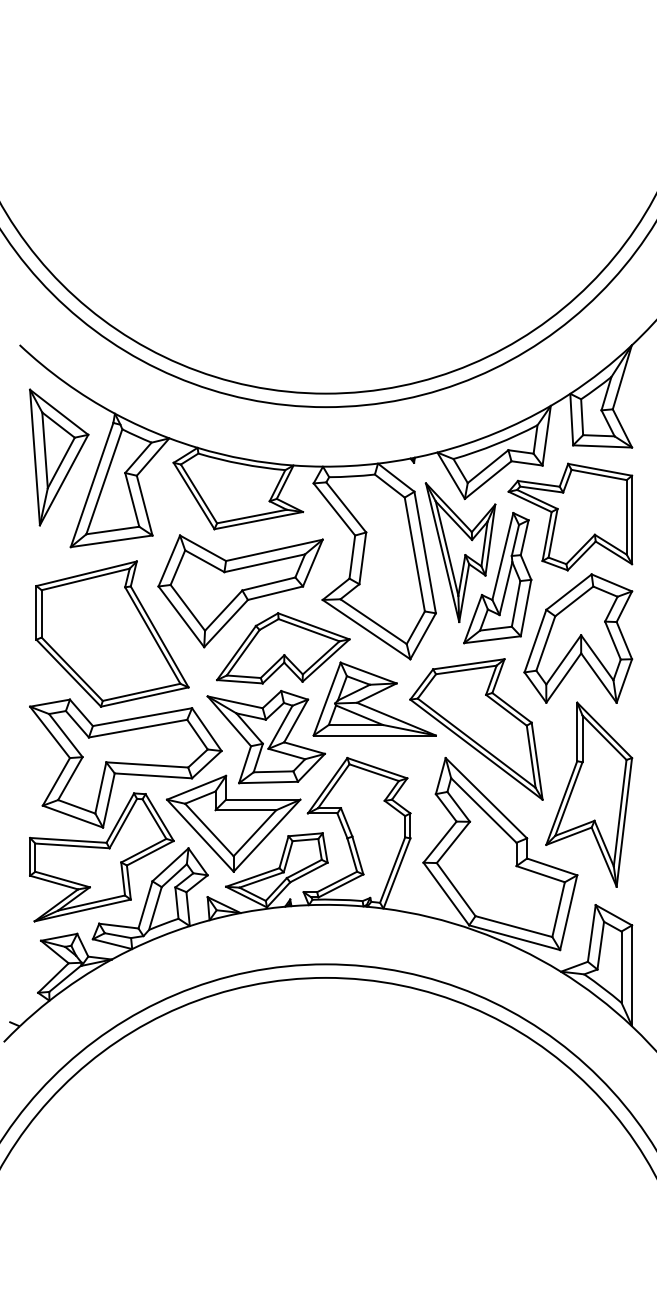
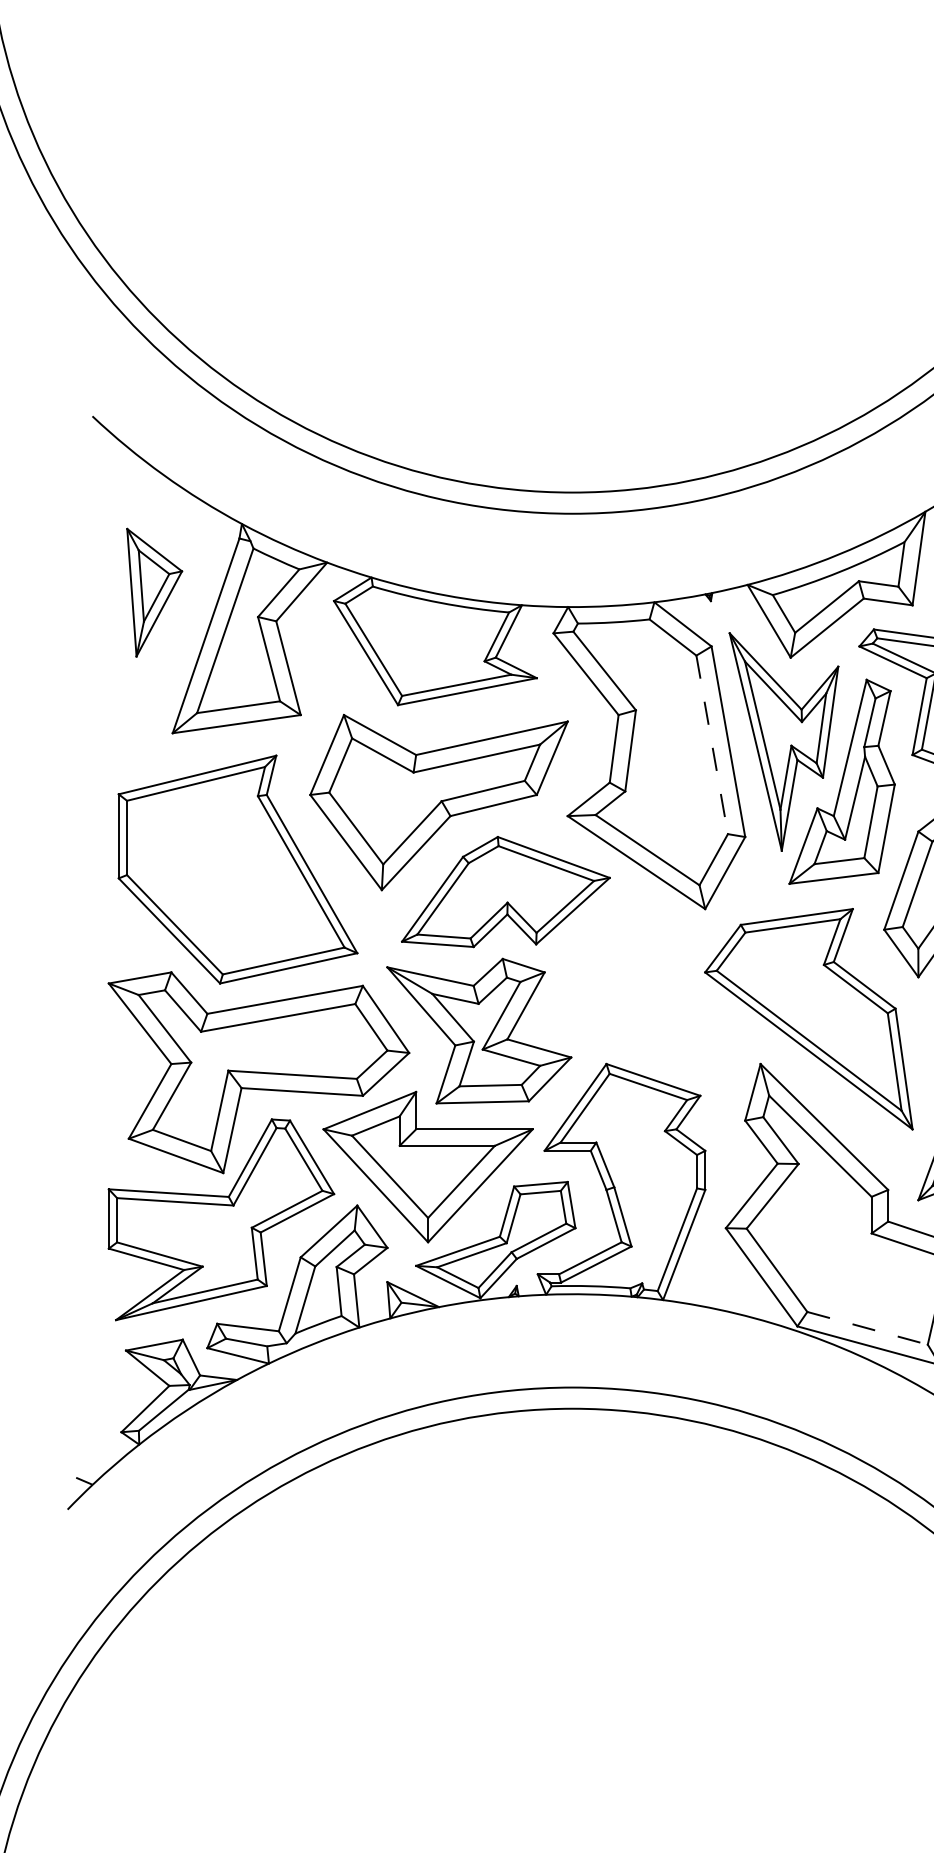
part: (59, 457) -> (154, 592), size x0.6
line: (414, 554) -> (711, 744), solid -> dashed
part: (374, 698) -> (648, 970), removed
line: (513, 926) -> (866, 1328), solid -> dashed

